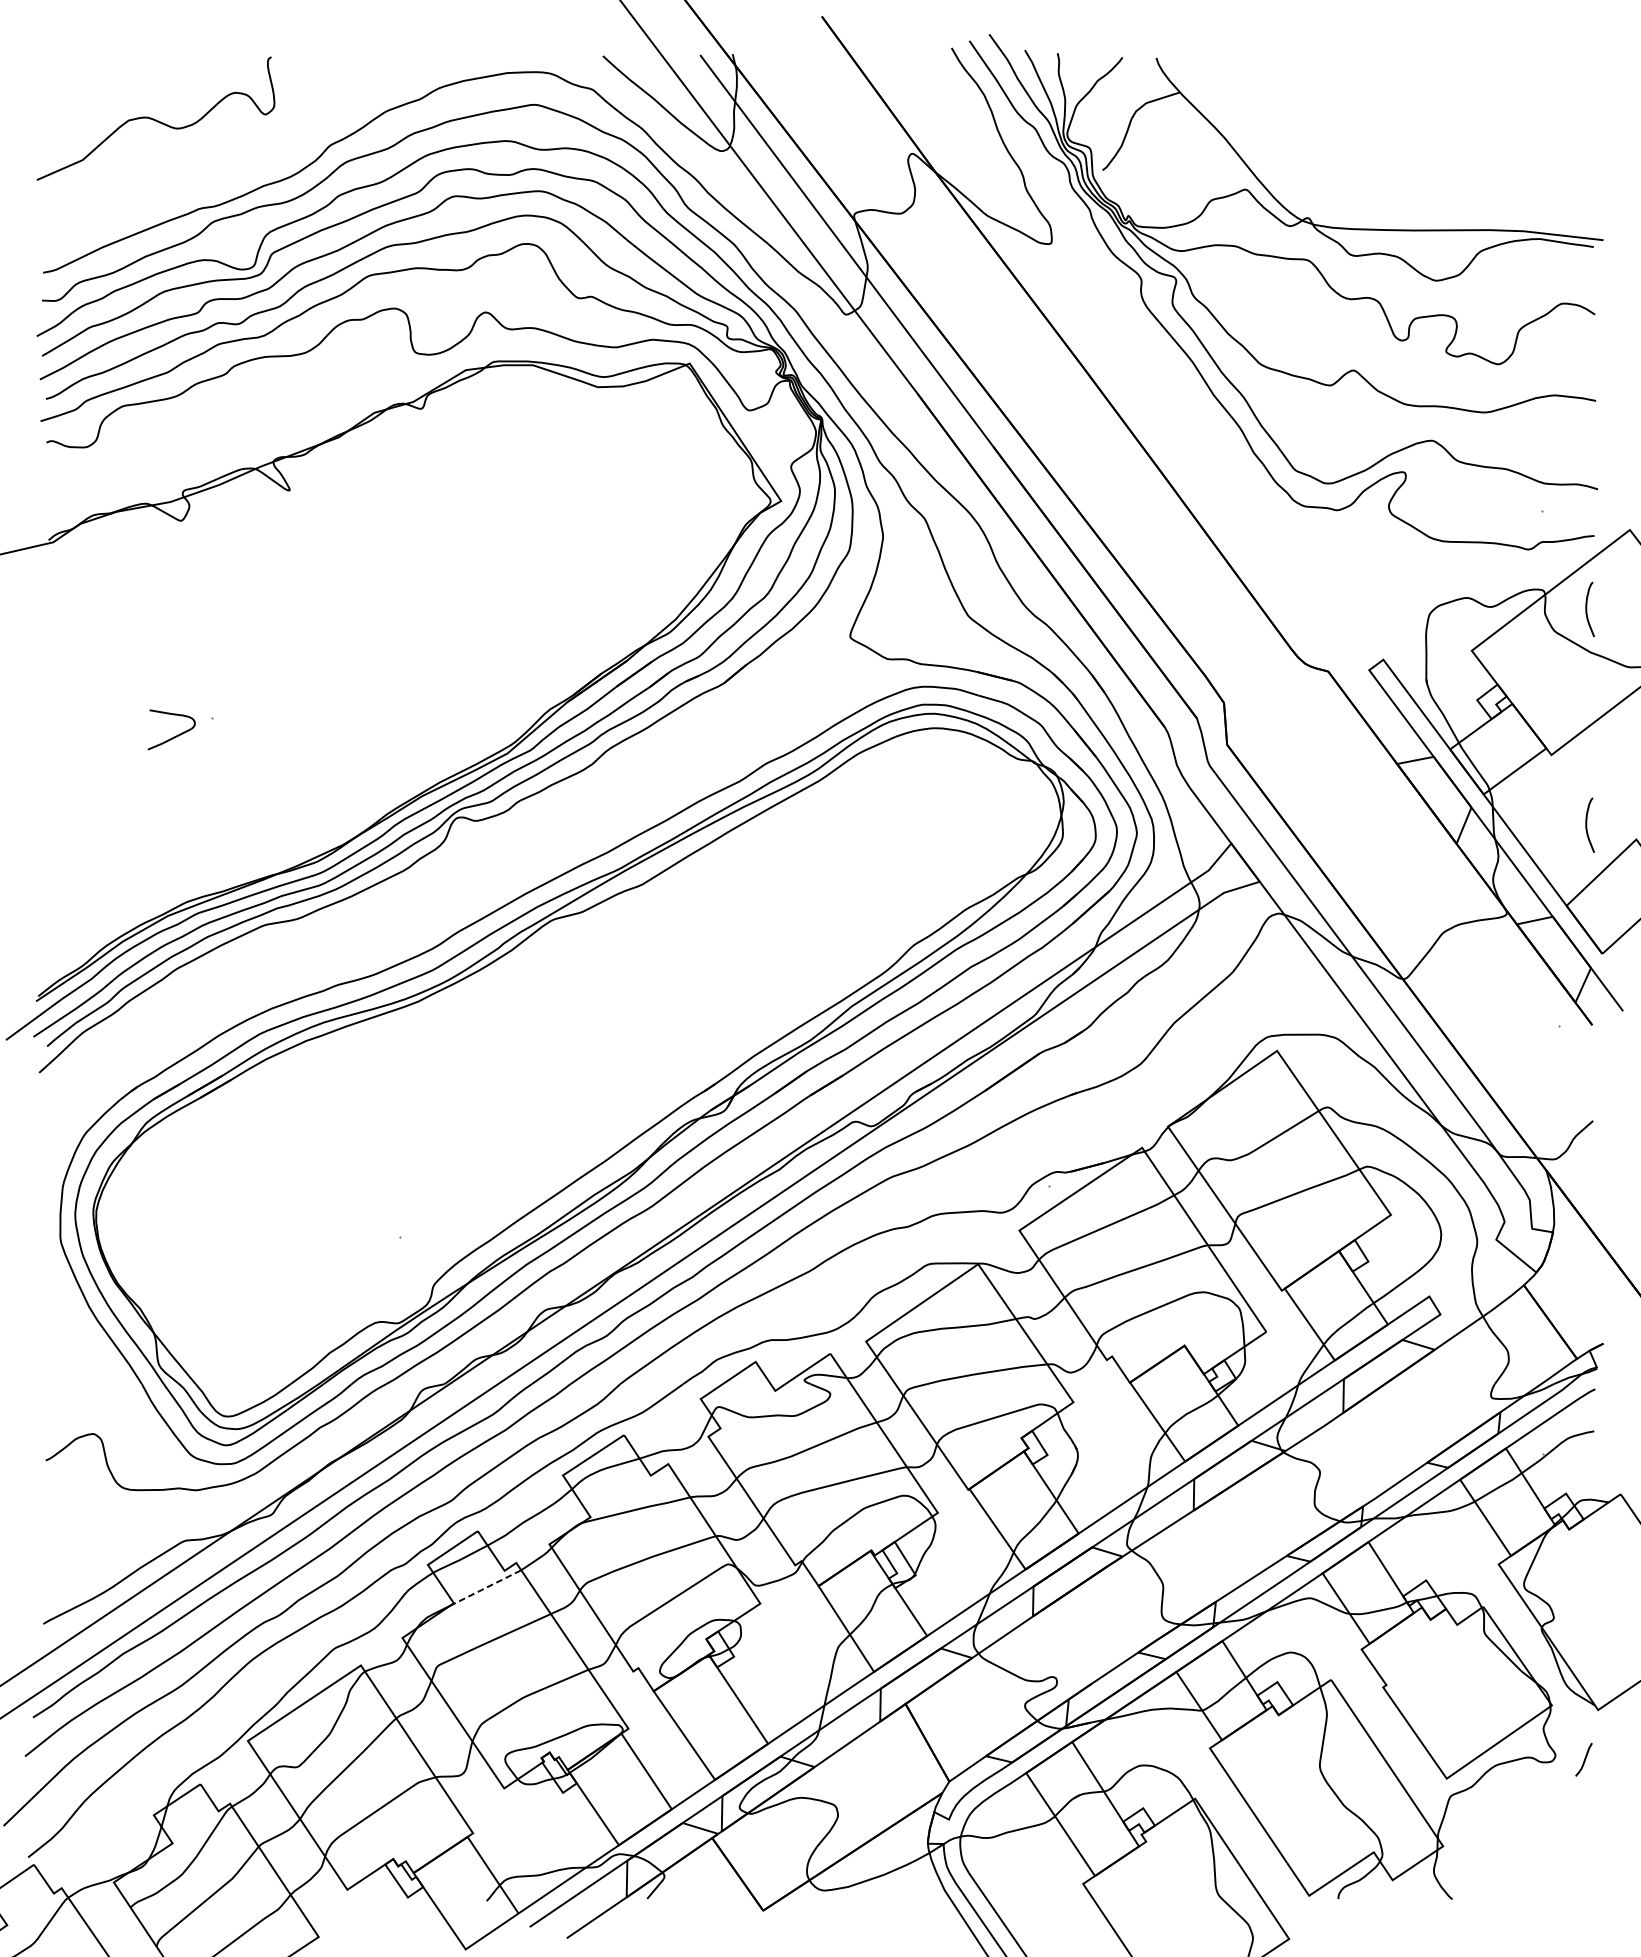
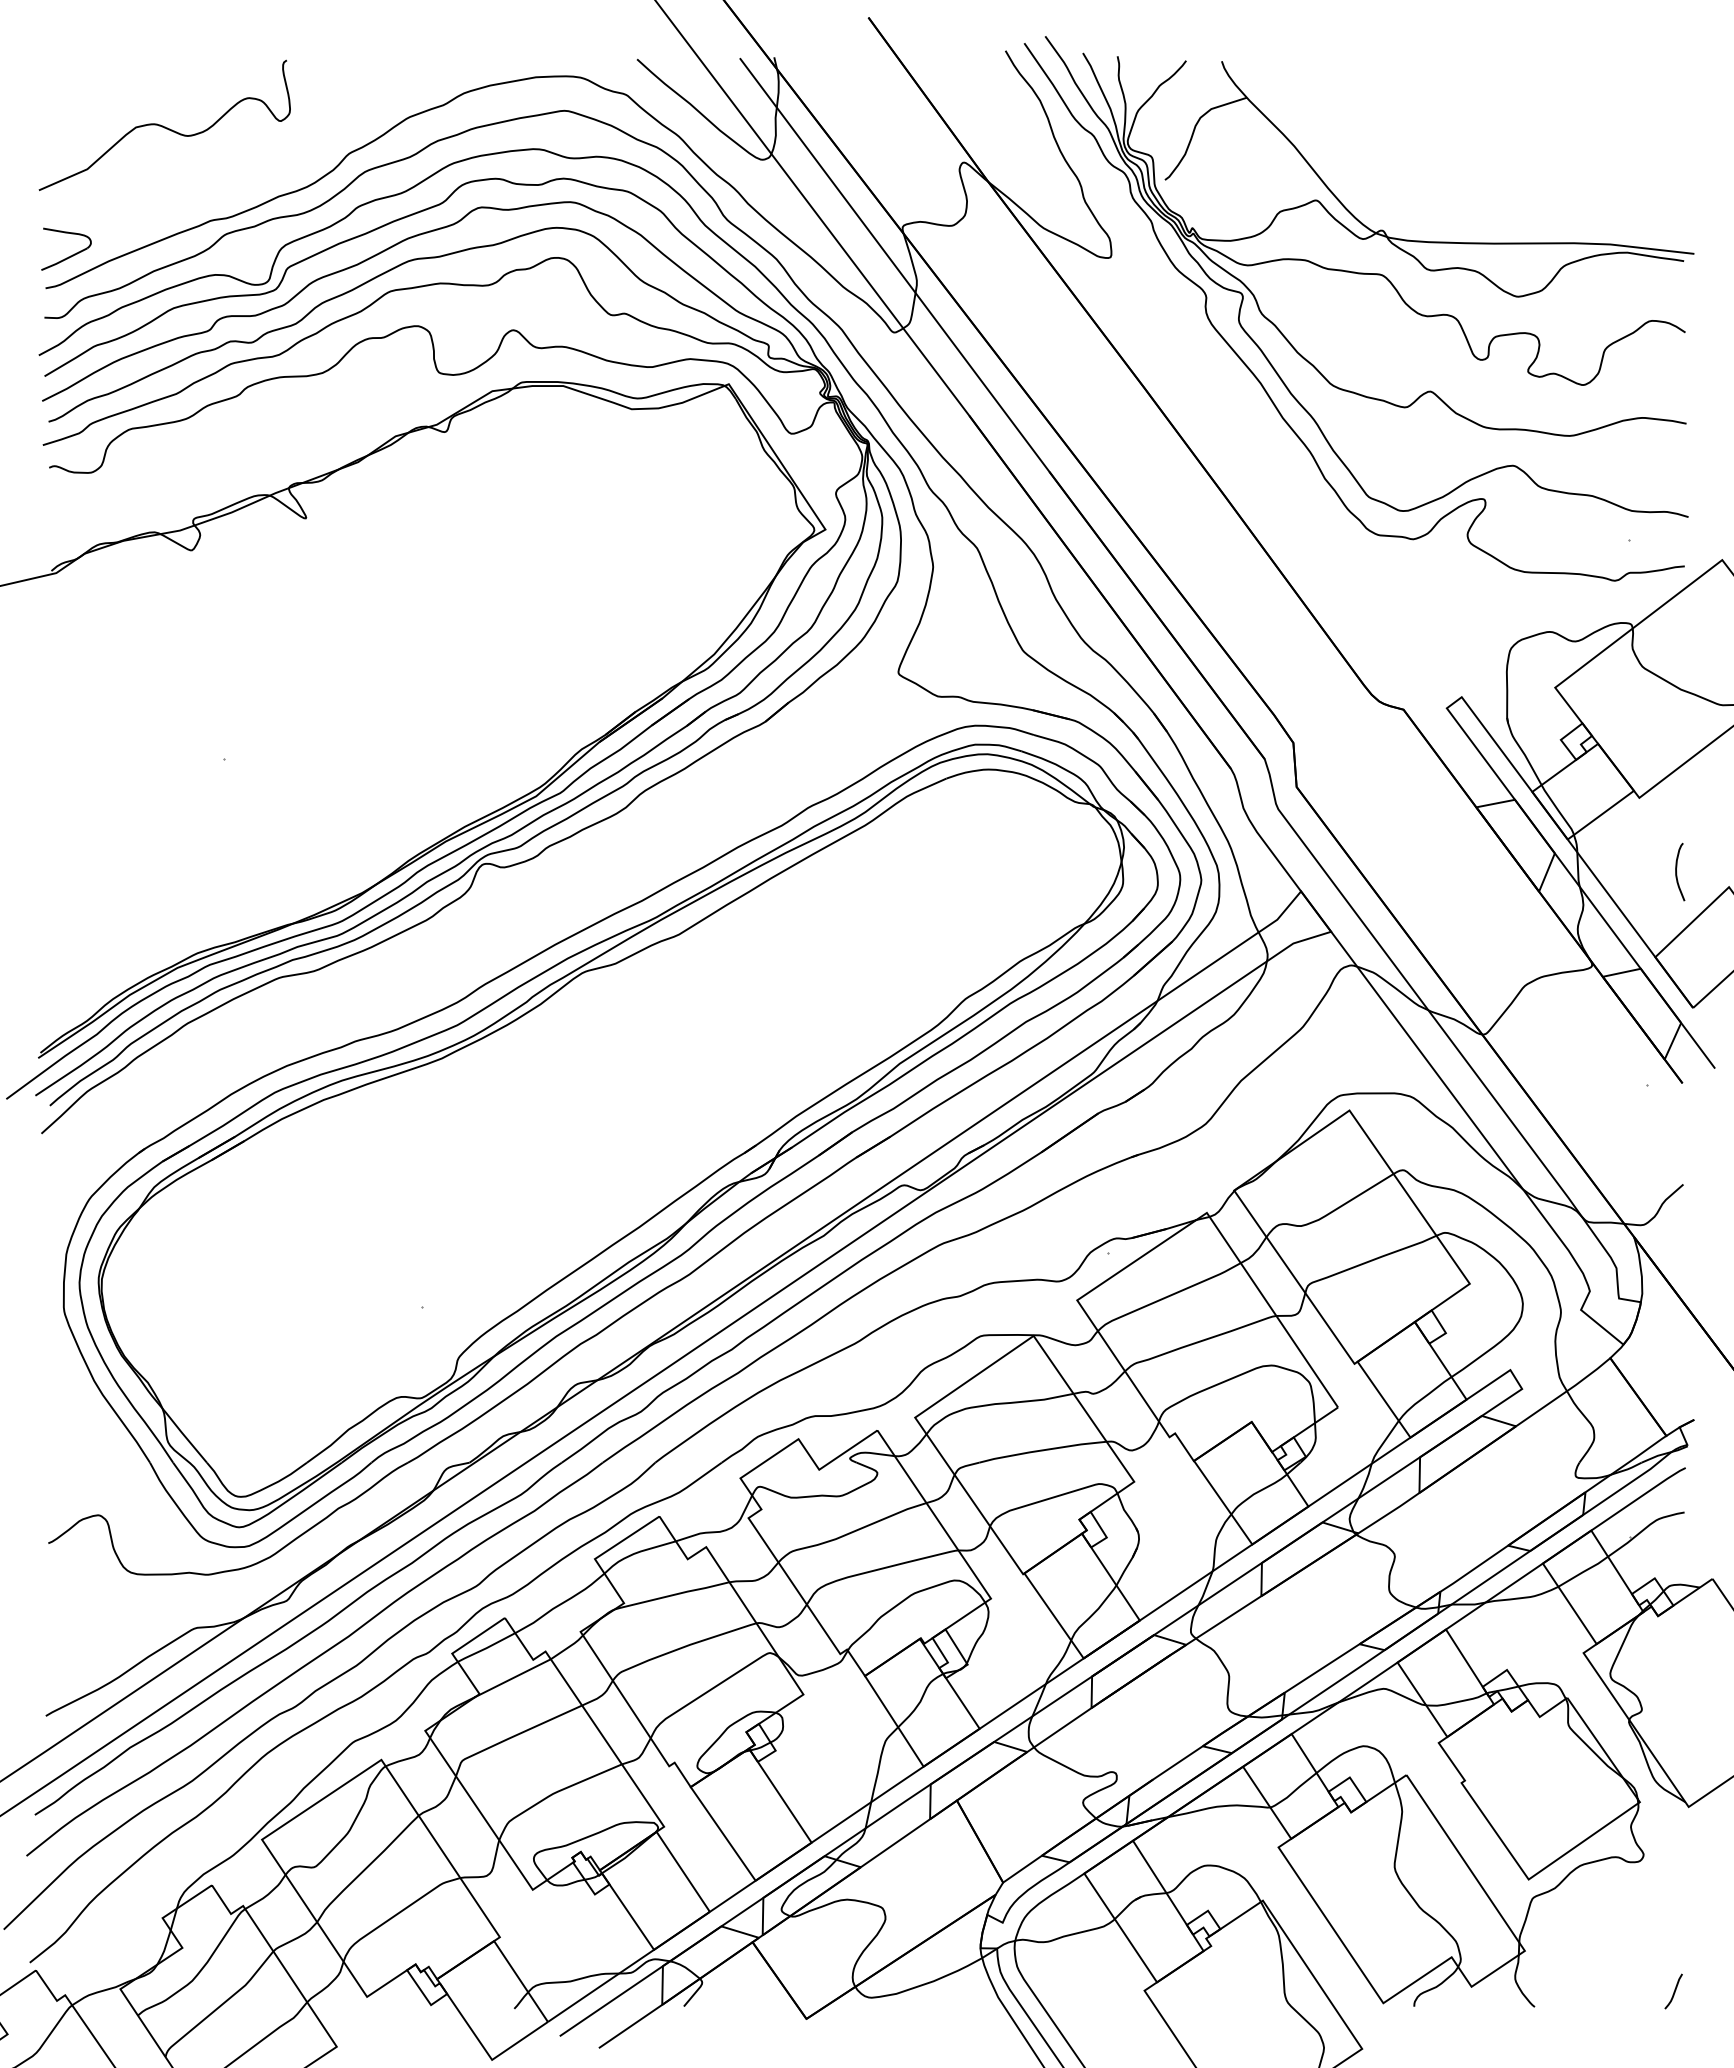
curve: (1587, 609) -> (1677, 644), removed
part: (175, 735) -> (70, 255), moved
line: (485, 1587) -> (513, 1677), dashed -> solid
curve: (1583, 1759) -> (1673, 1991), moved

